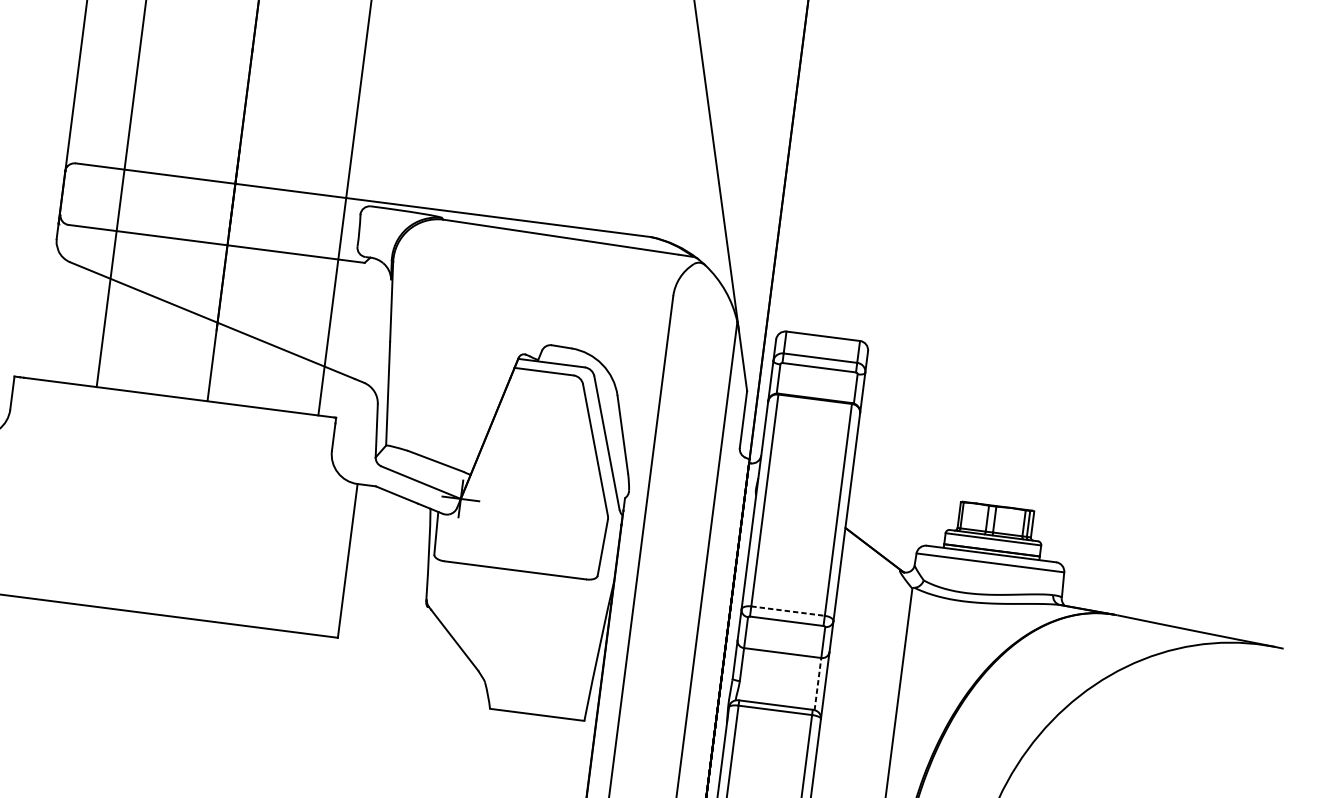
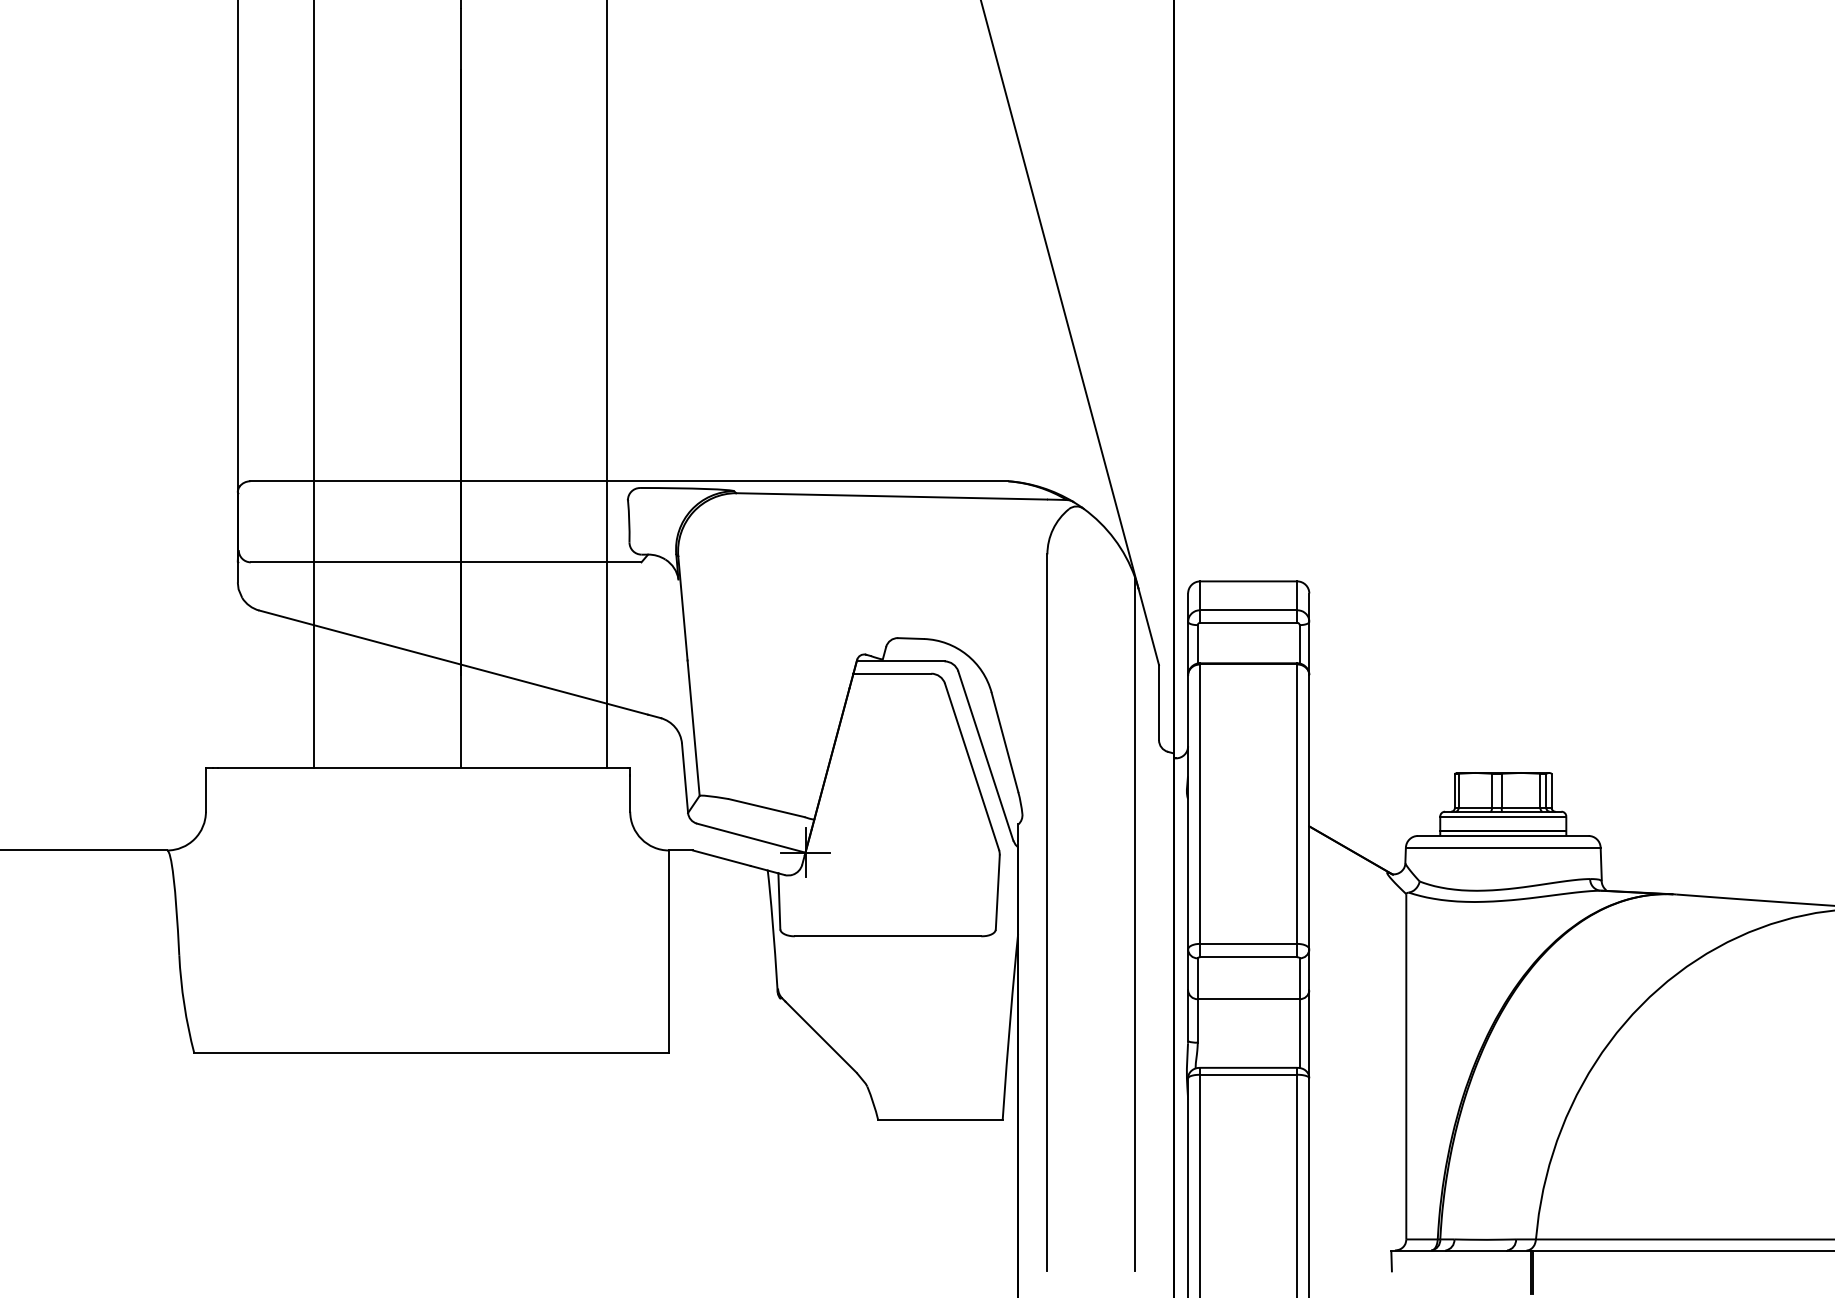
line: (788, 610) -> (1249, 943), dashed -> solid
line: (817, 684) -> (1299, 1033), dashed -> solid

